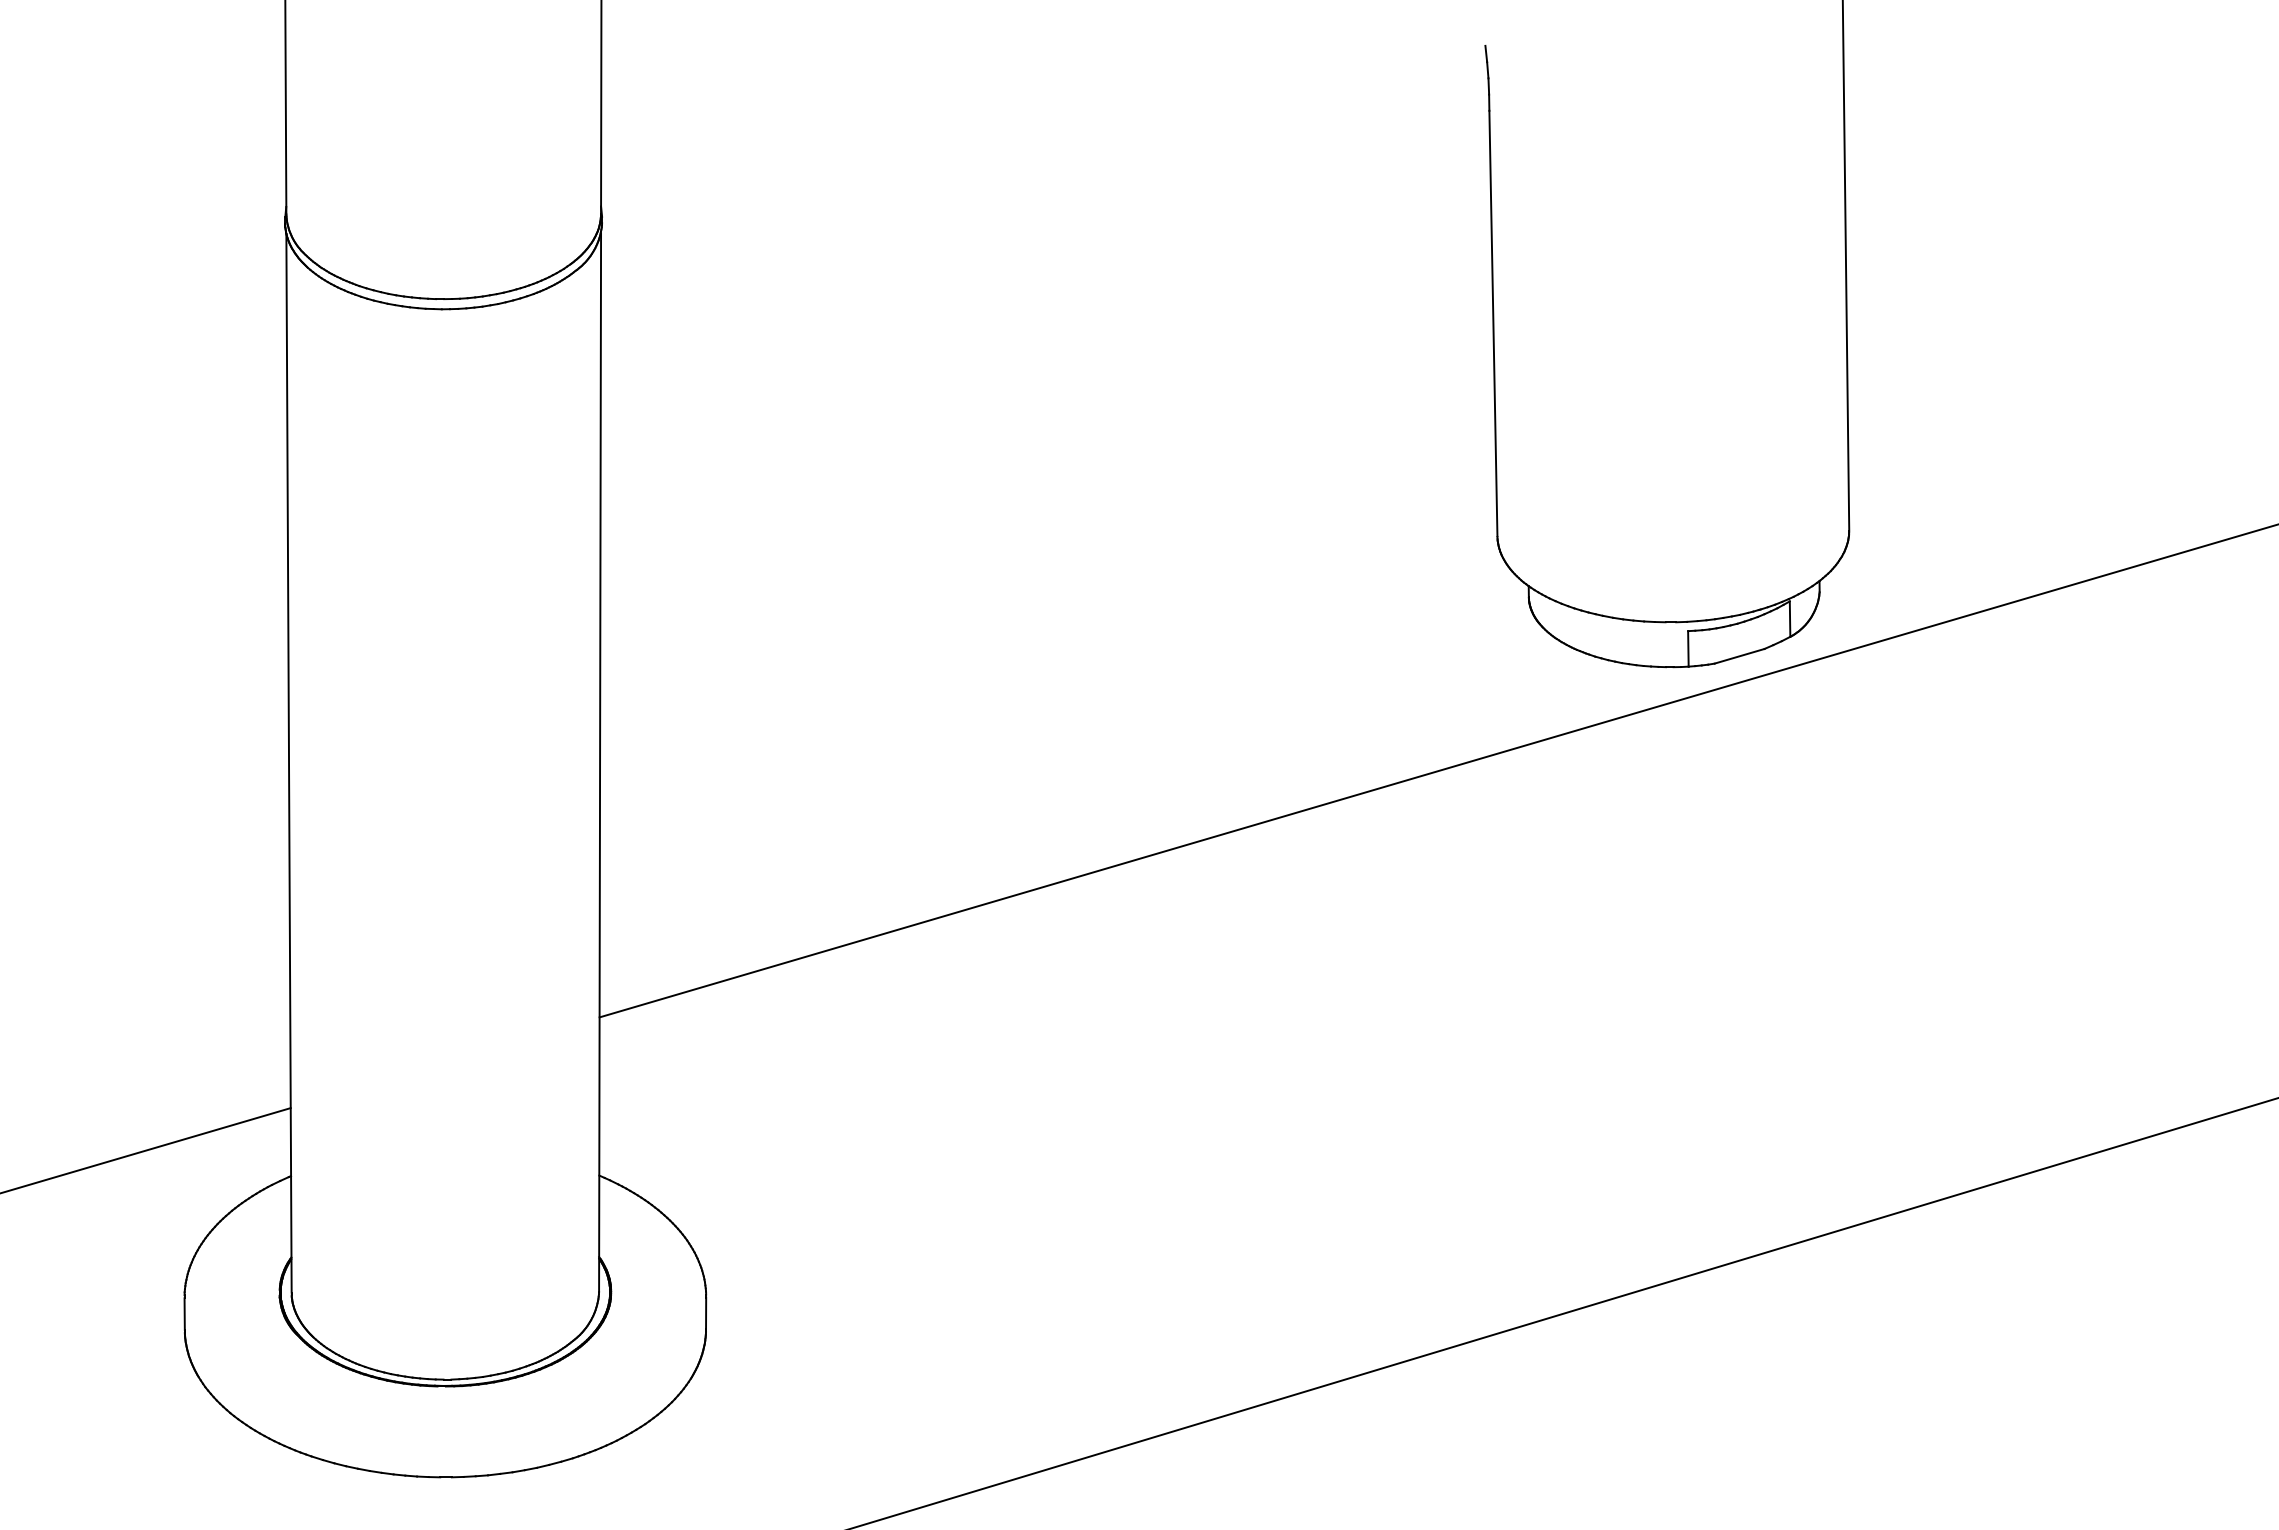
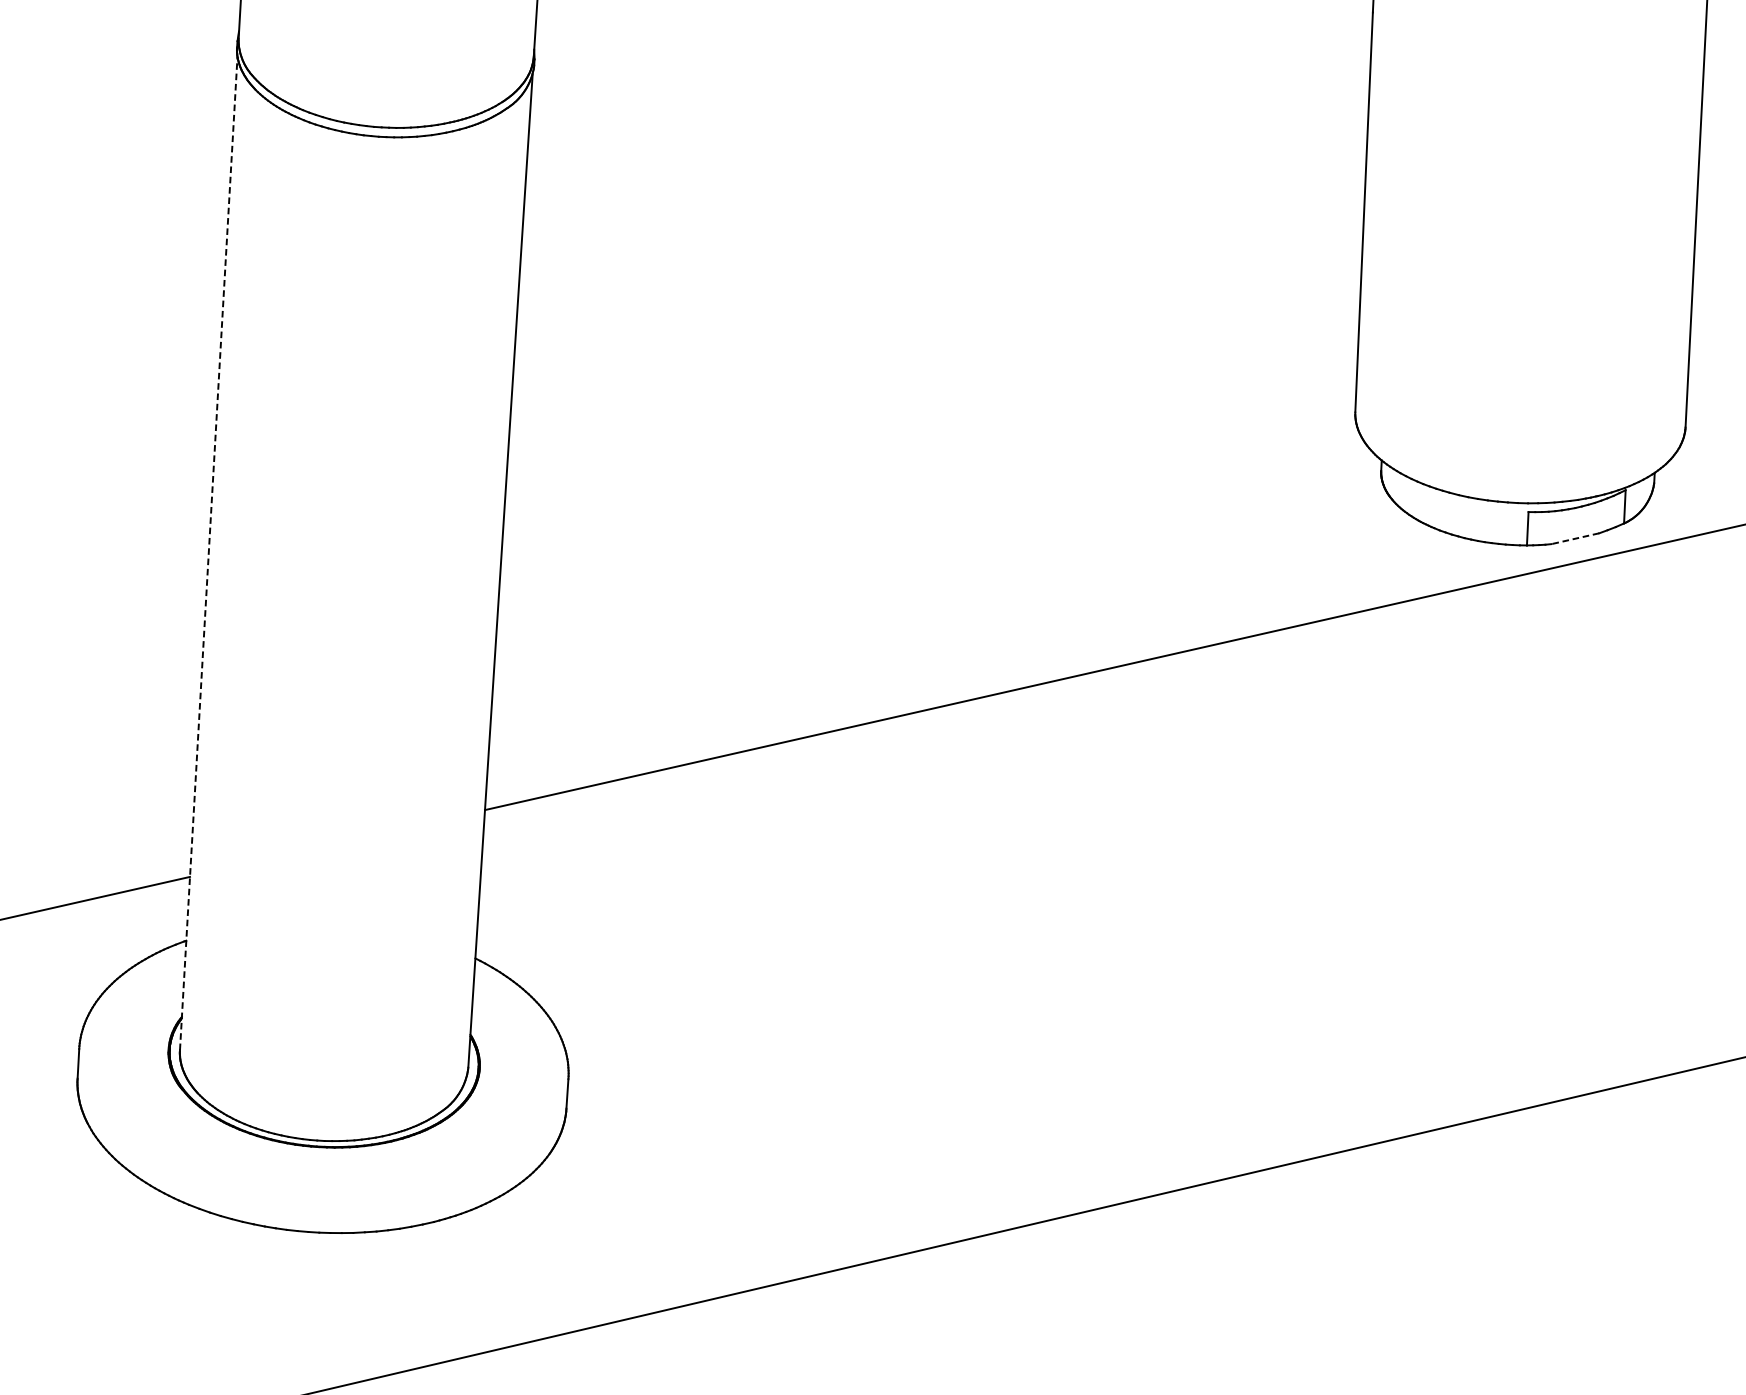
line: (1739, 656) -> (1575, 538), solid -> dashed
line: (289, 762) -> (209, 552), solid -> dashed

